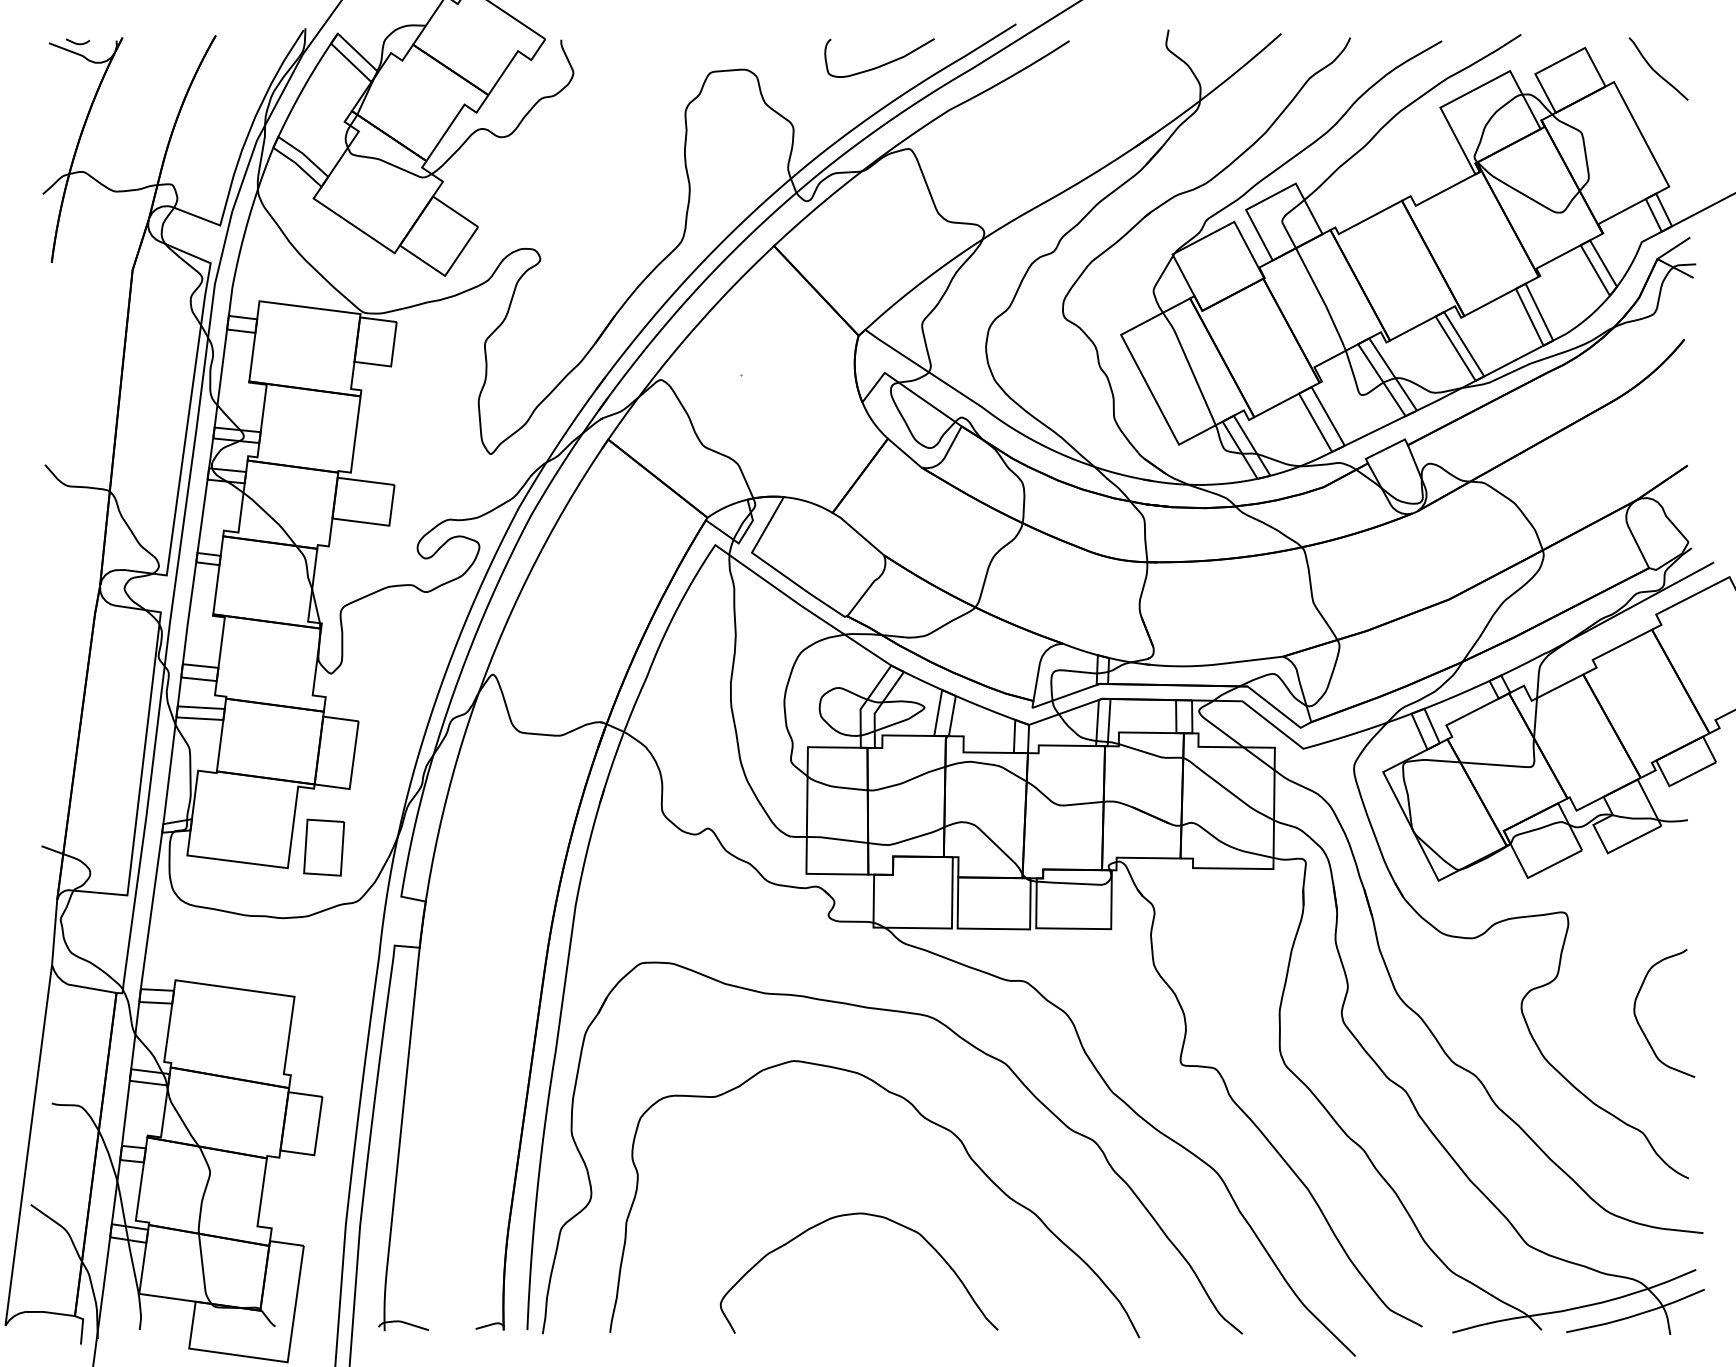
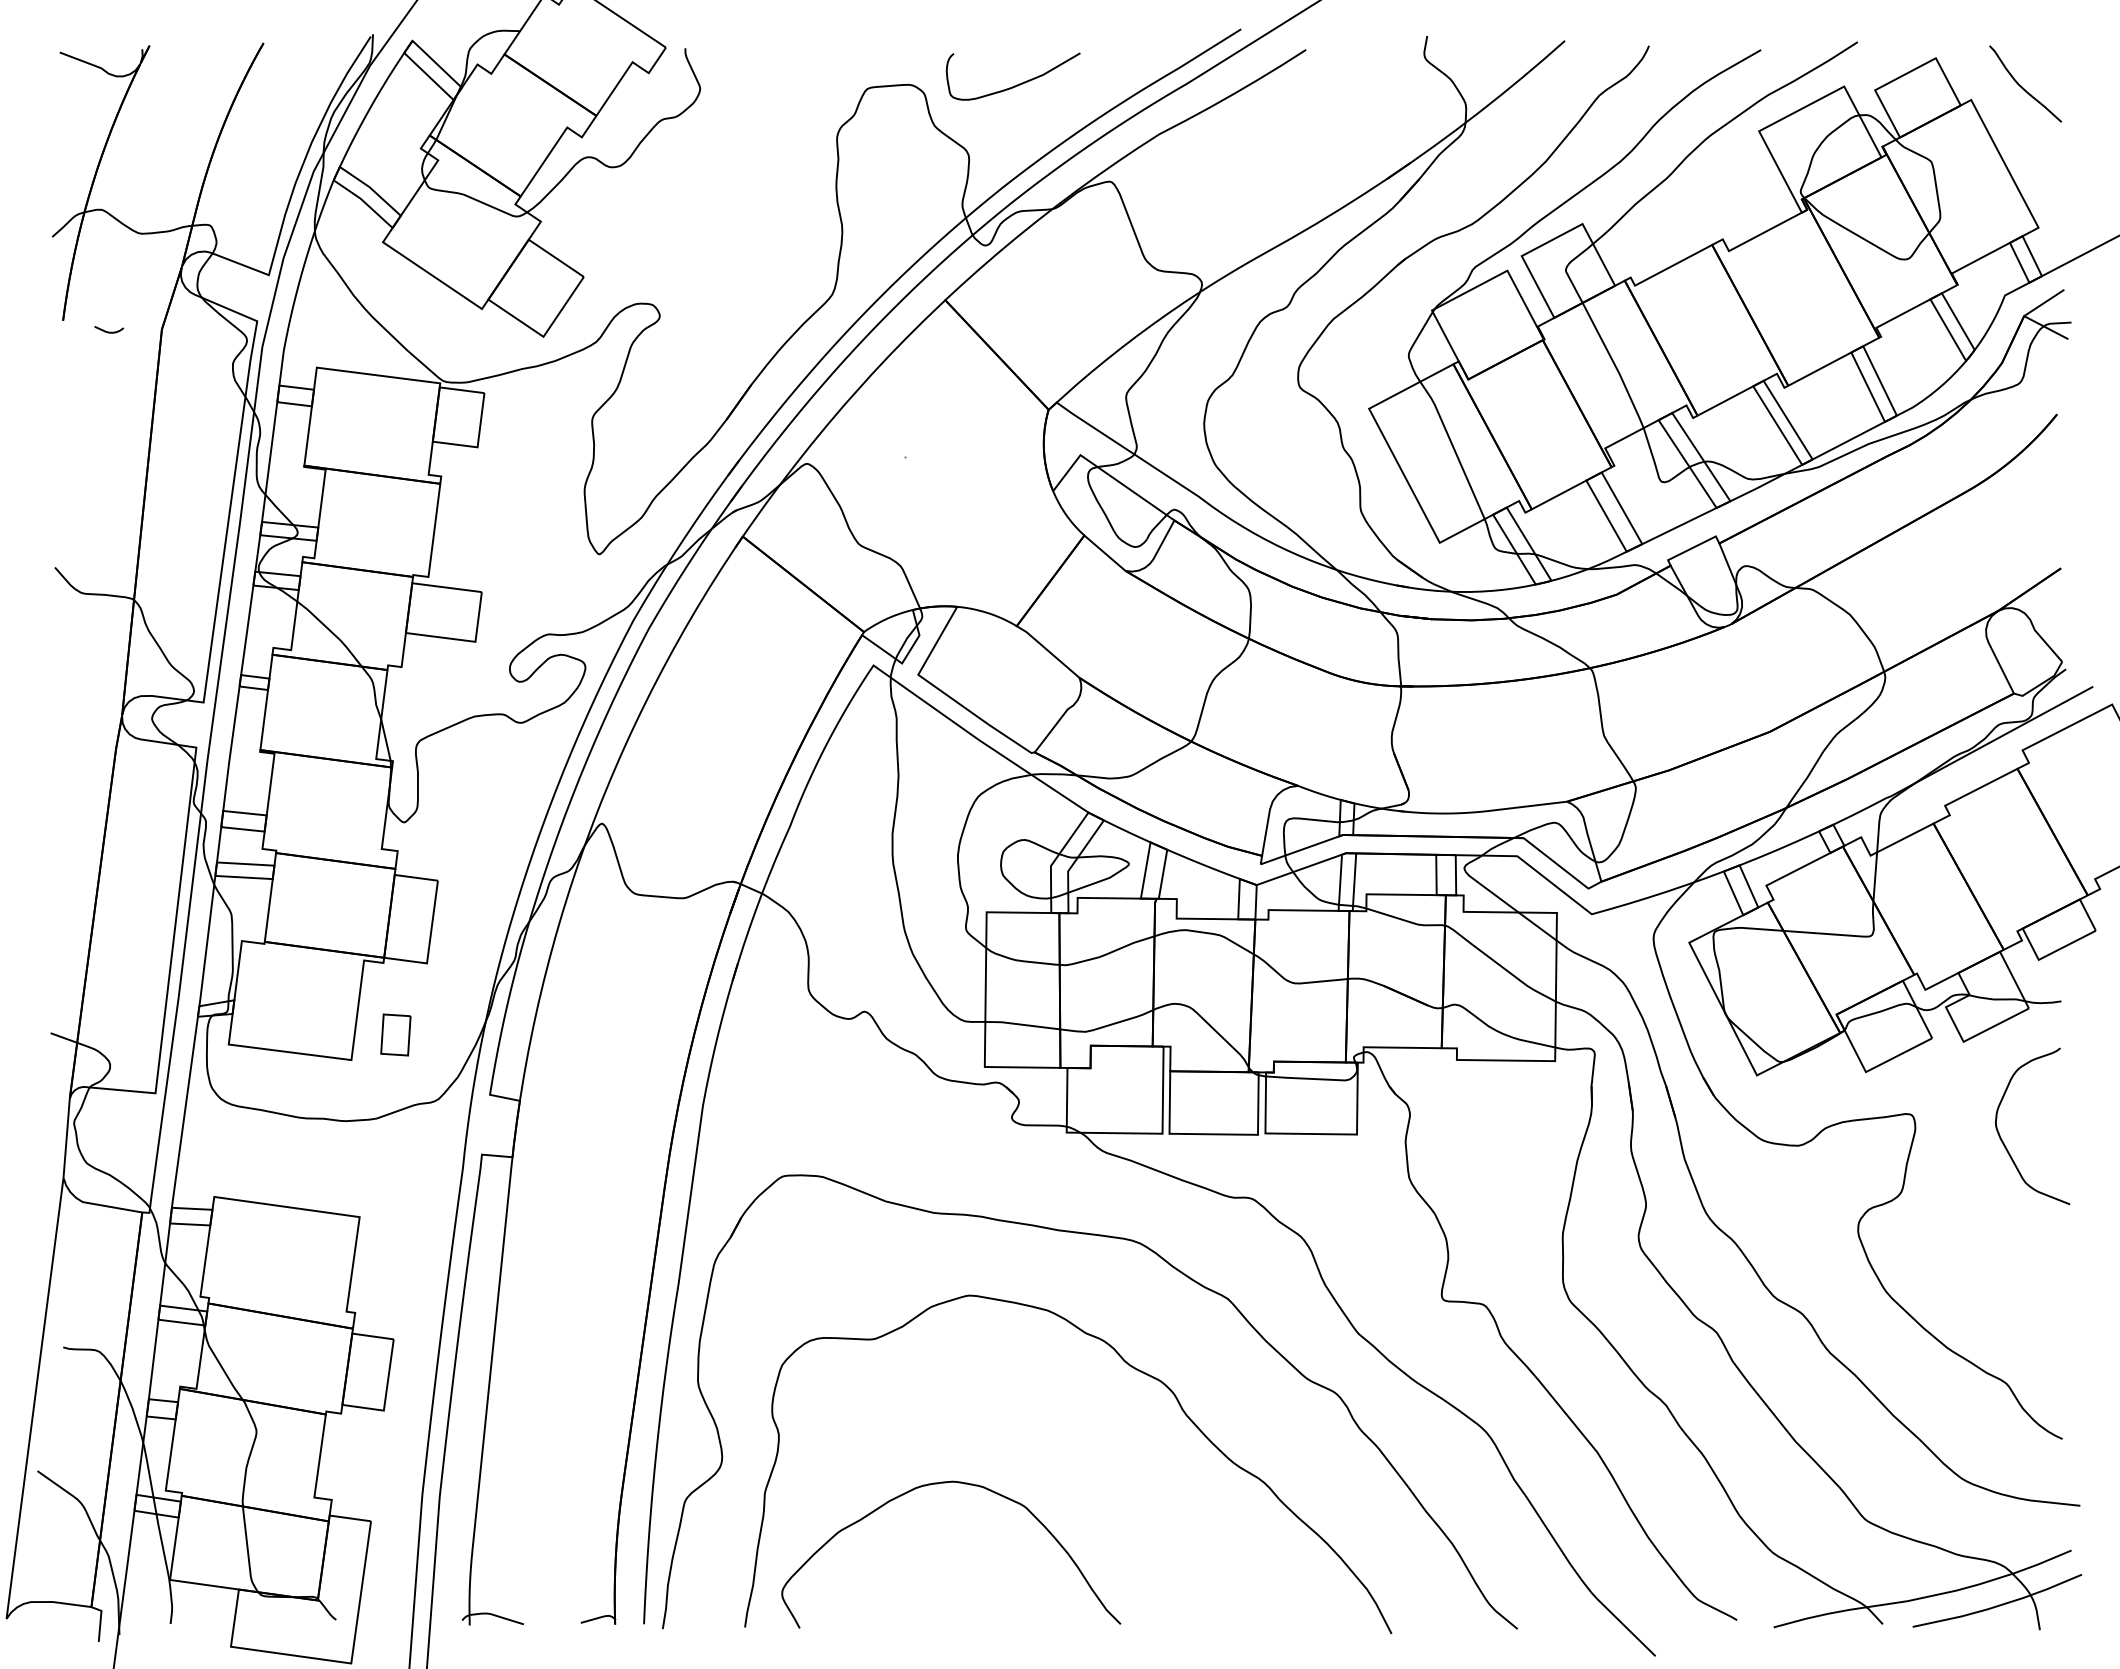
curve: (78, 43) -> (109, 331), moved
curve: (882, 64) -> (1016, 84), moved
part: (323, 847) -> (395, 1034), size x0.6
curve: (1640, 1025) -> (2003, 1141), moved
curve: (855, 1214) -> (946, 1483), moved

